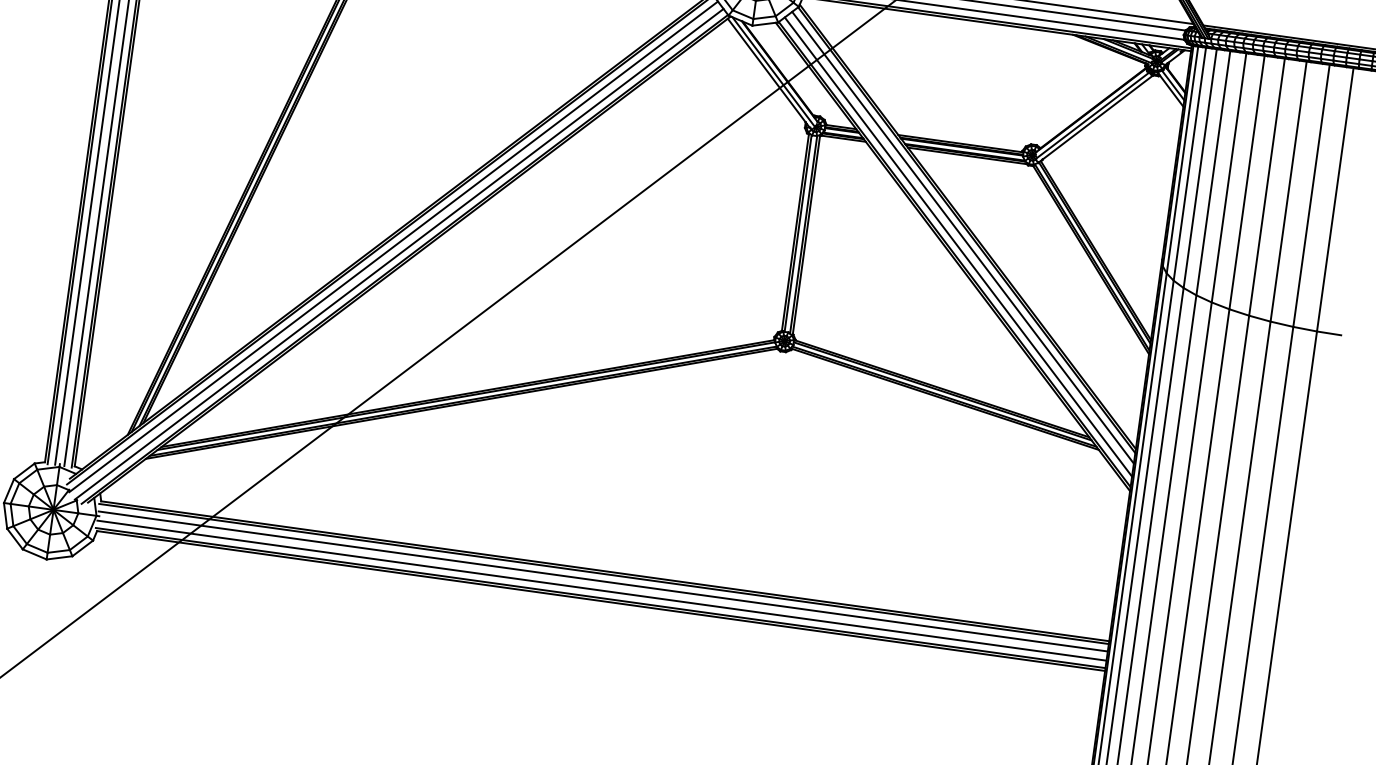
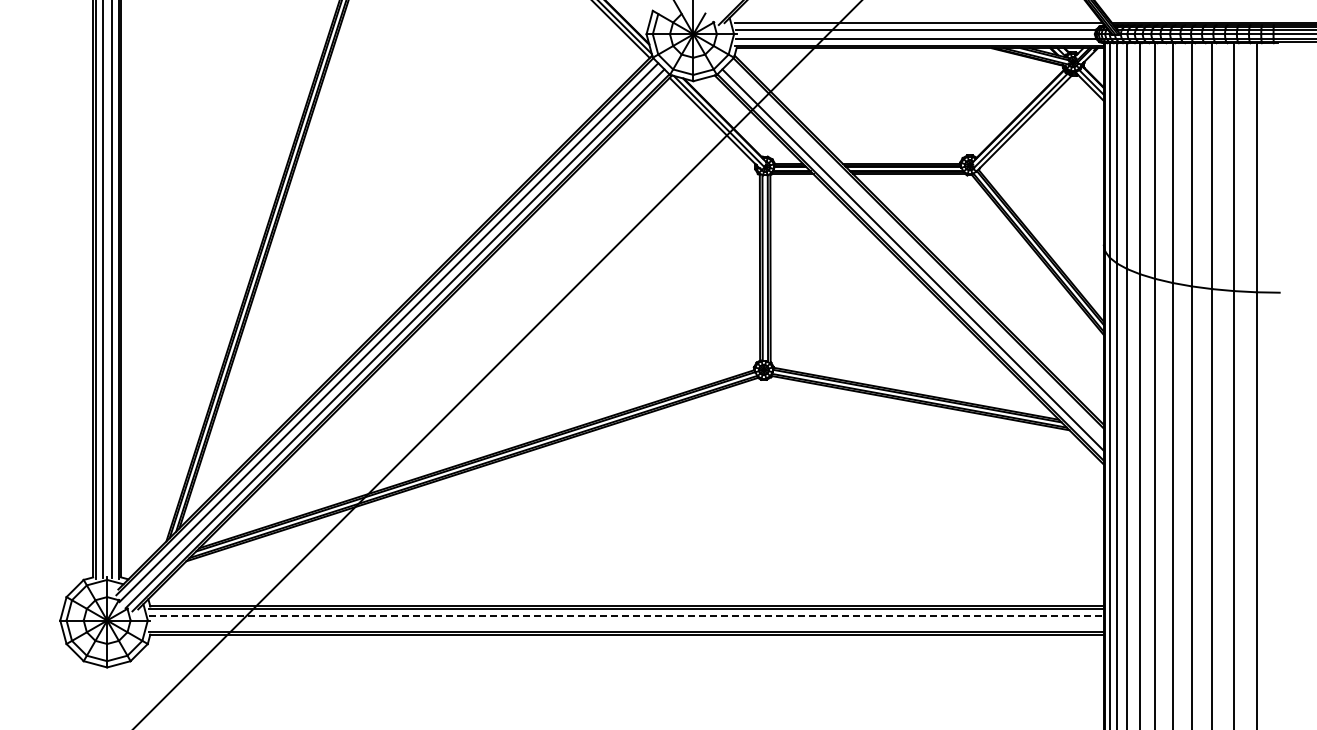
line: (962, 237) -> (915, 250), removed
line: (604, 581) -> (627, 616), solid -> dashed
line: (601, 590) -> (626, 624), removed

